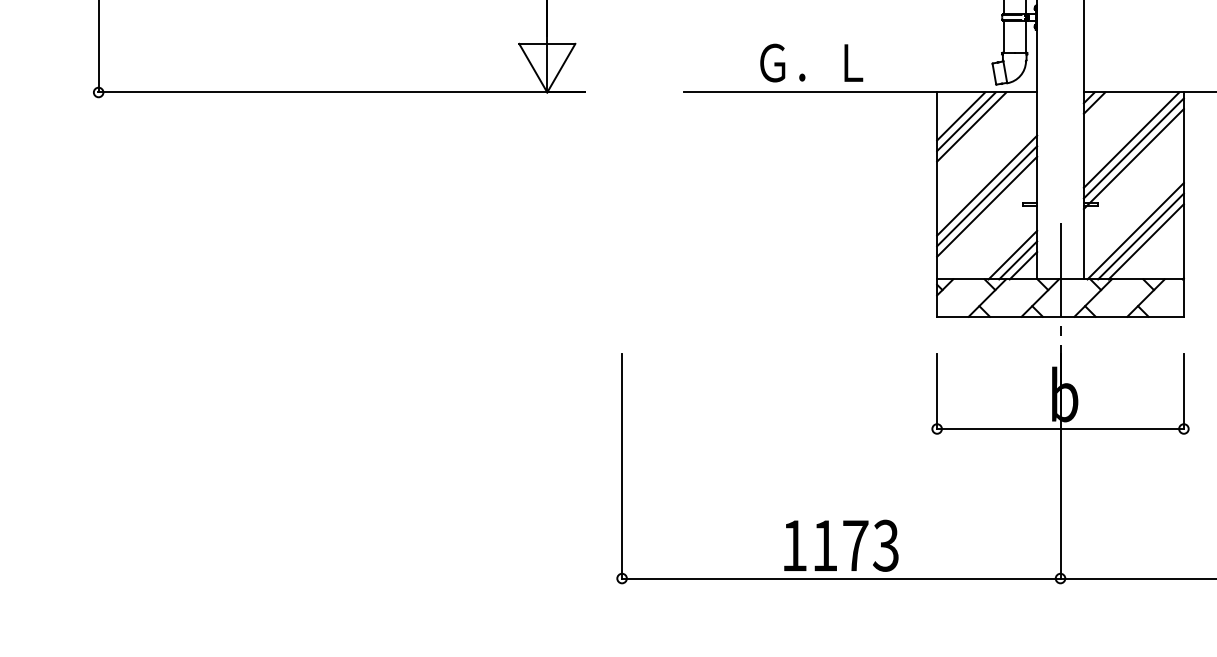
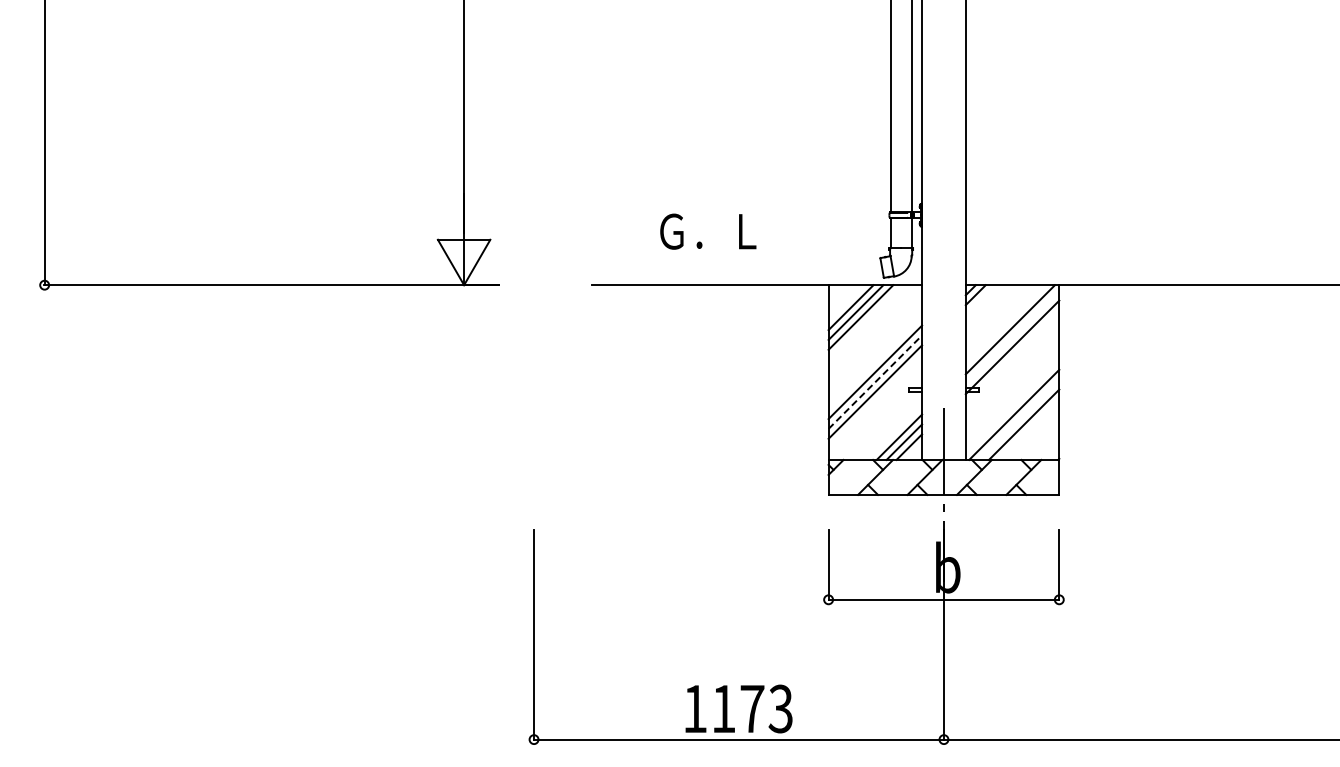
text: (811, 62) -> (708, 231), moved
line: (1133, 148) -> (1012, 337), removed
line: (987, 195) -> (875, 381), solid -> dashed
line: (1141, 236) -> (1019, 419), removed

